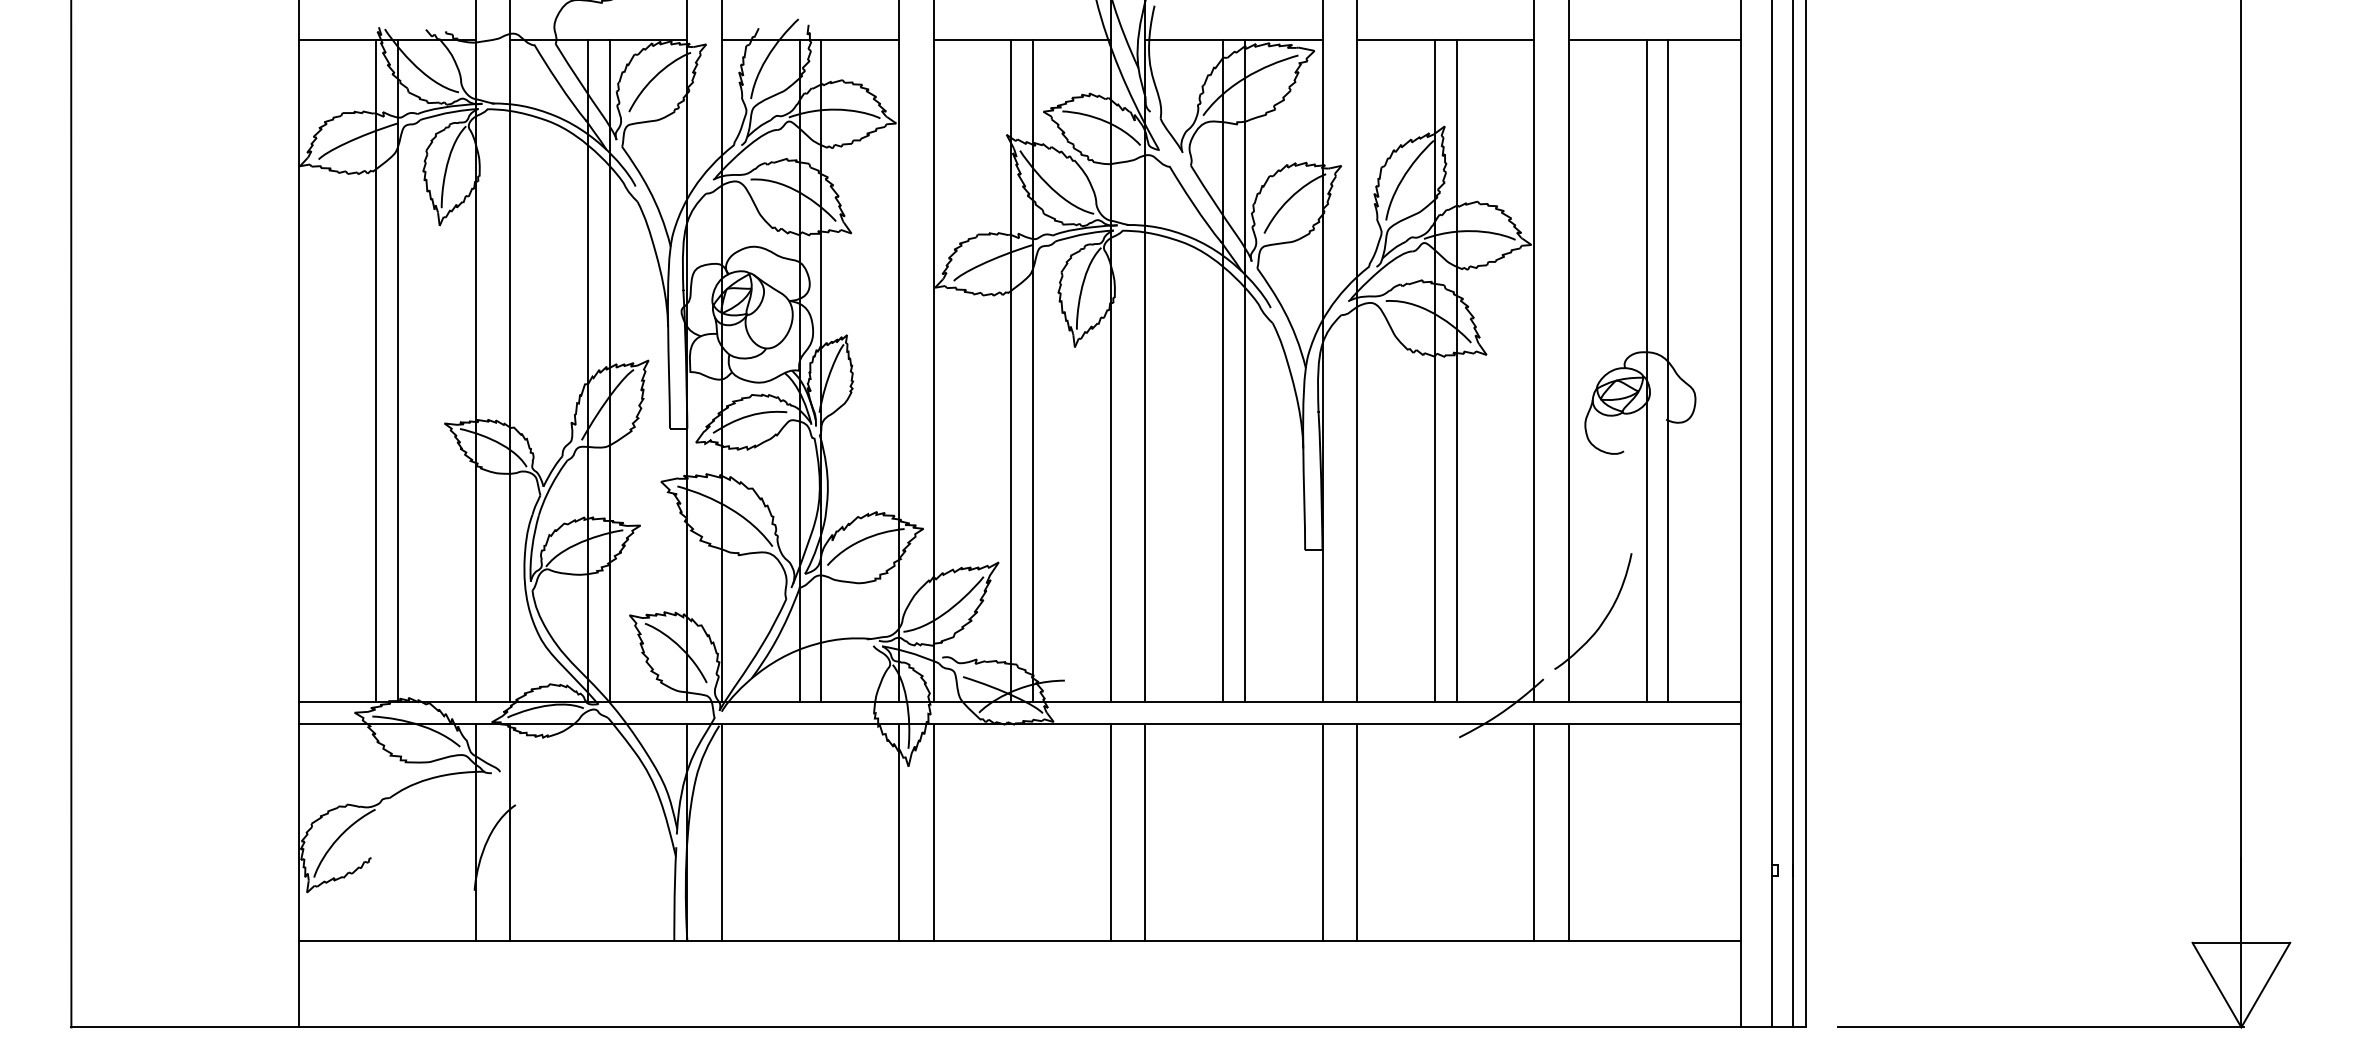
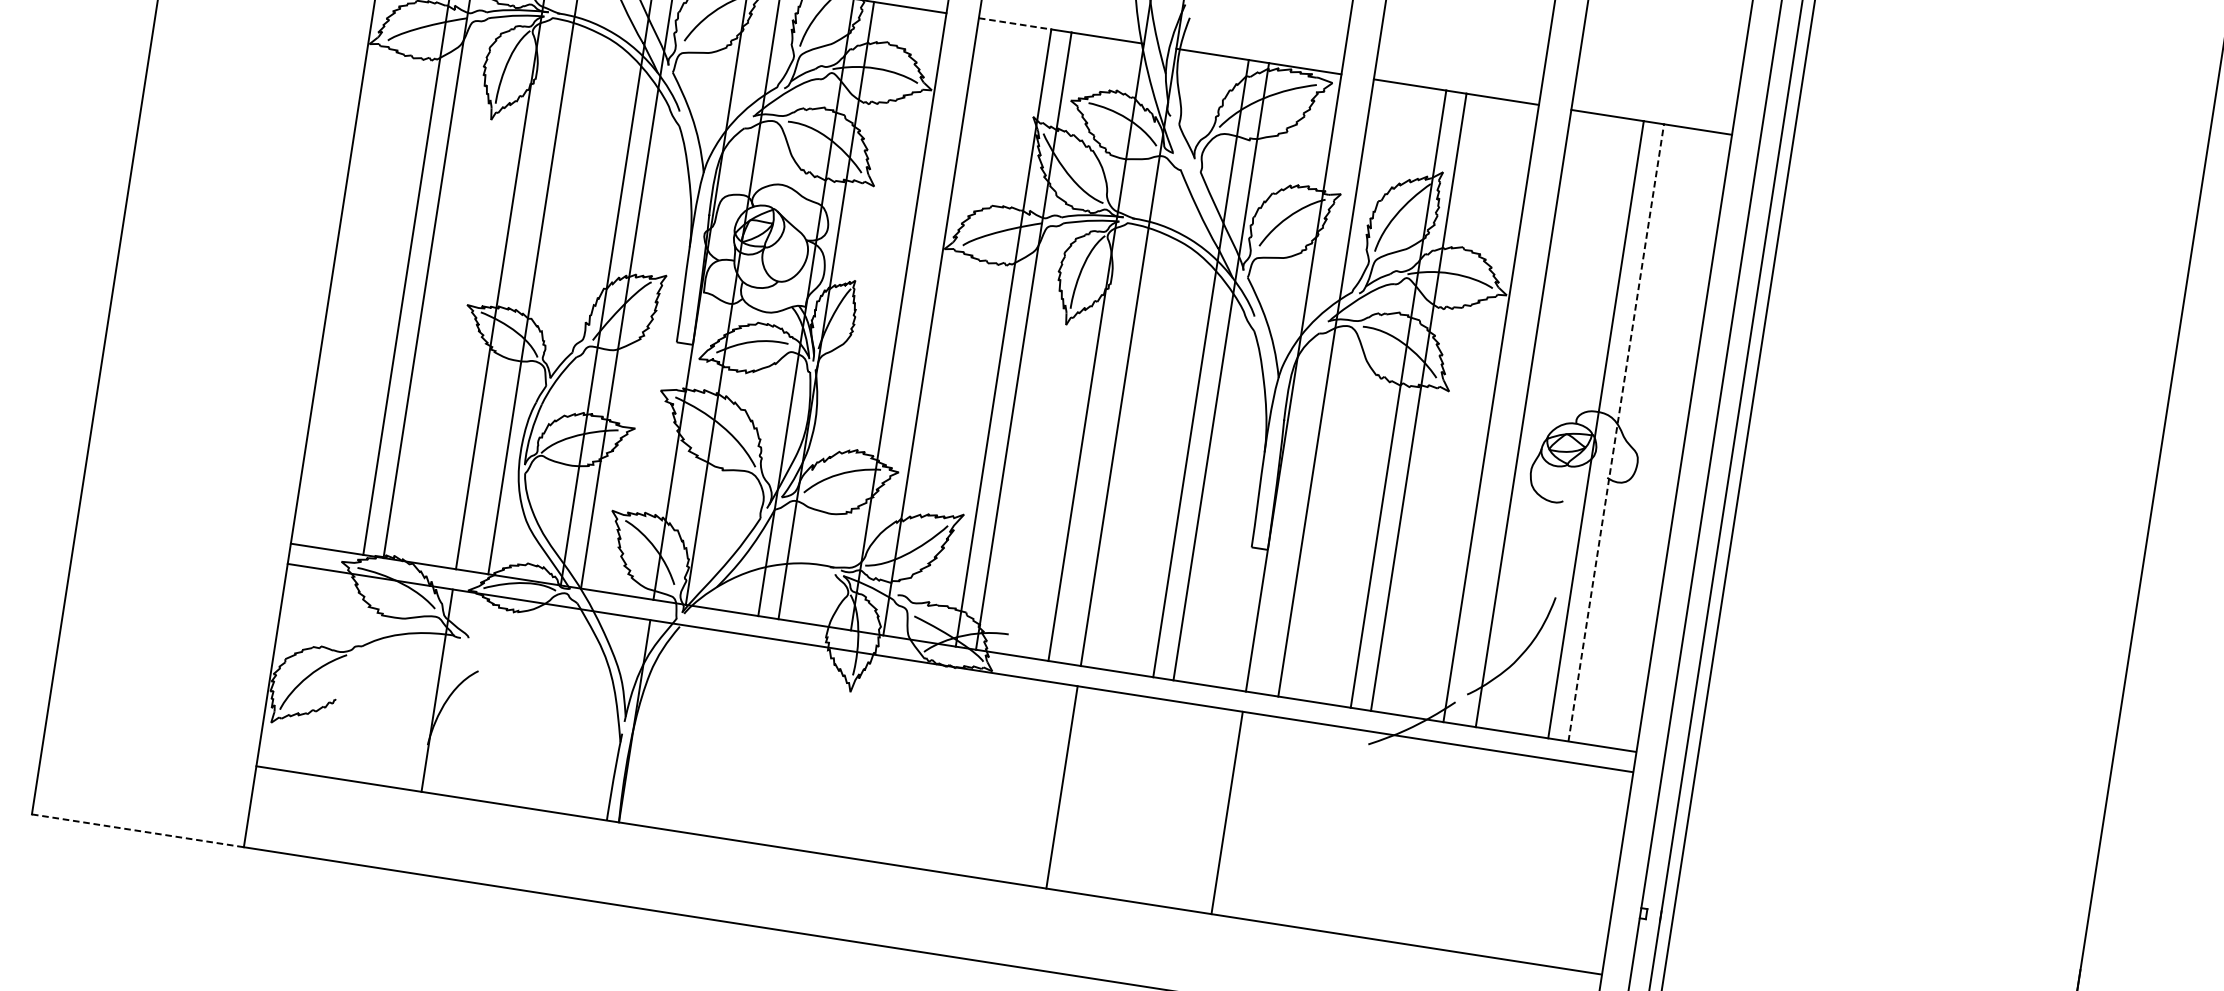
line: (972, 40) -> (1014, 23), solid -> dashed
line: (1668, 371) -> (1616, 433), solid -> dashed
line: (510, 831) -> (469, 695), removed
line: (722, 831) -> (667, 725), removed
line: (899, 831) -> (832, 751), removed
line: (933, 831) -> (864, 756), removed
line: (1110, 831) -> (1029, 781), removed
line: (1357, 831) -> (1259, 817), removed
line: (1534, 831) -> (1424, 842), removed
line: (1568, 831) -> (1456, 847), removed
line: (185, 1027) -> (138, 830), solid -> dashed

